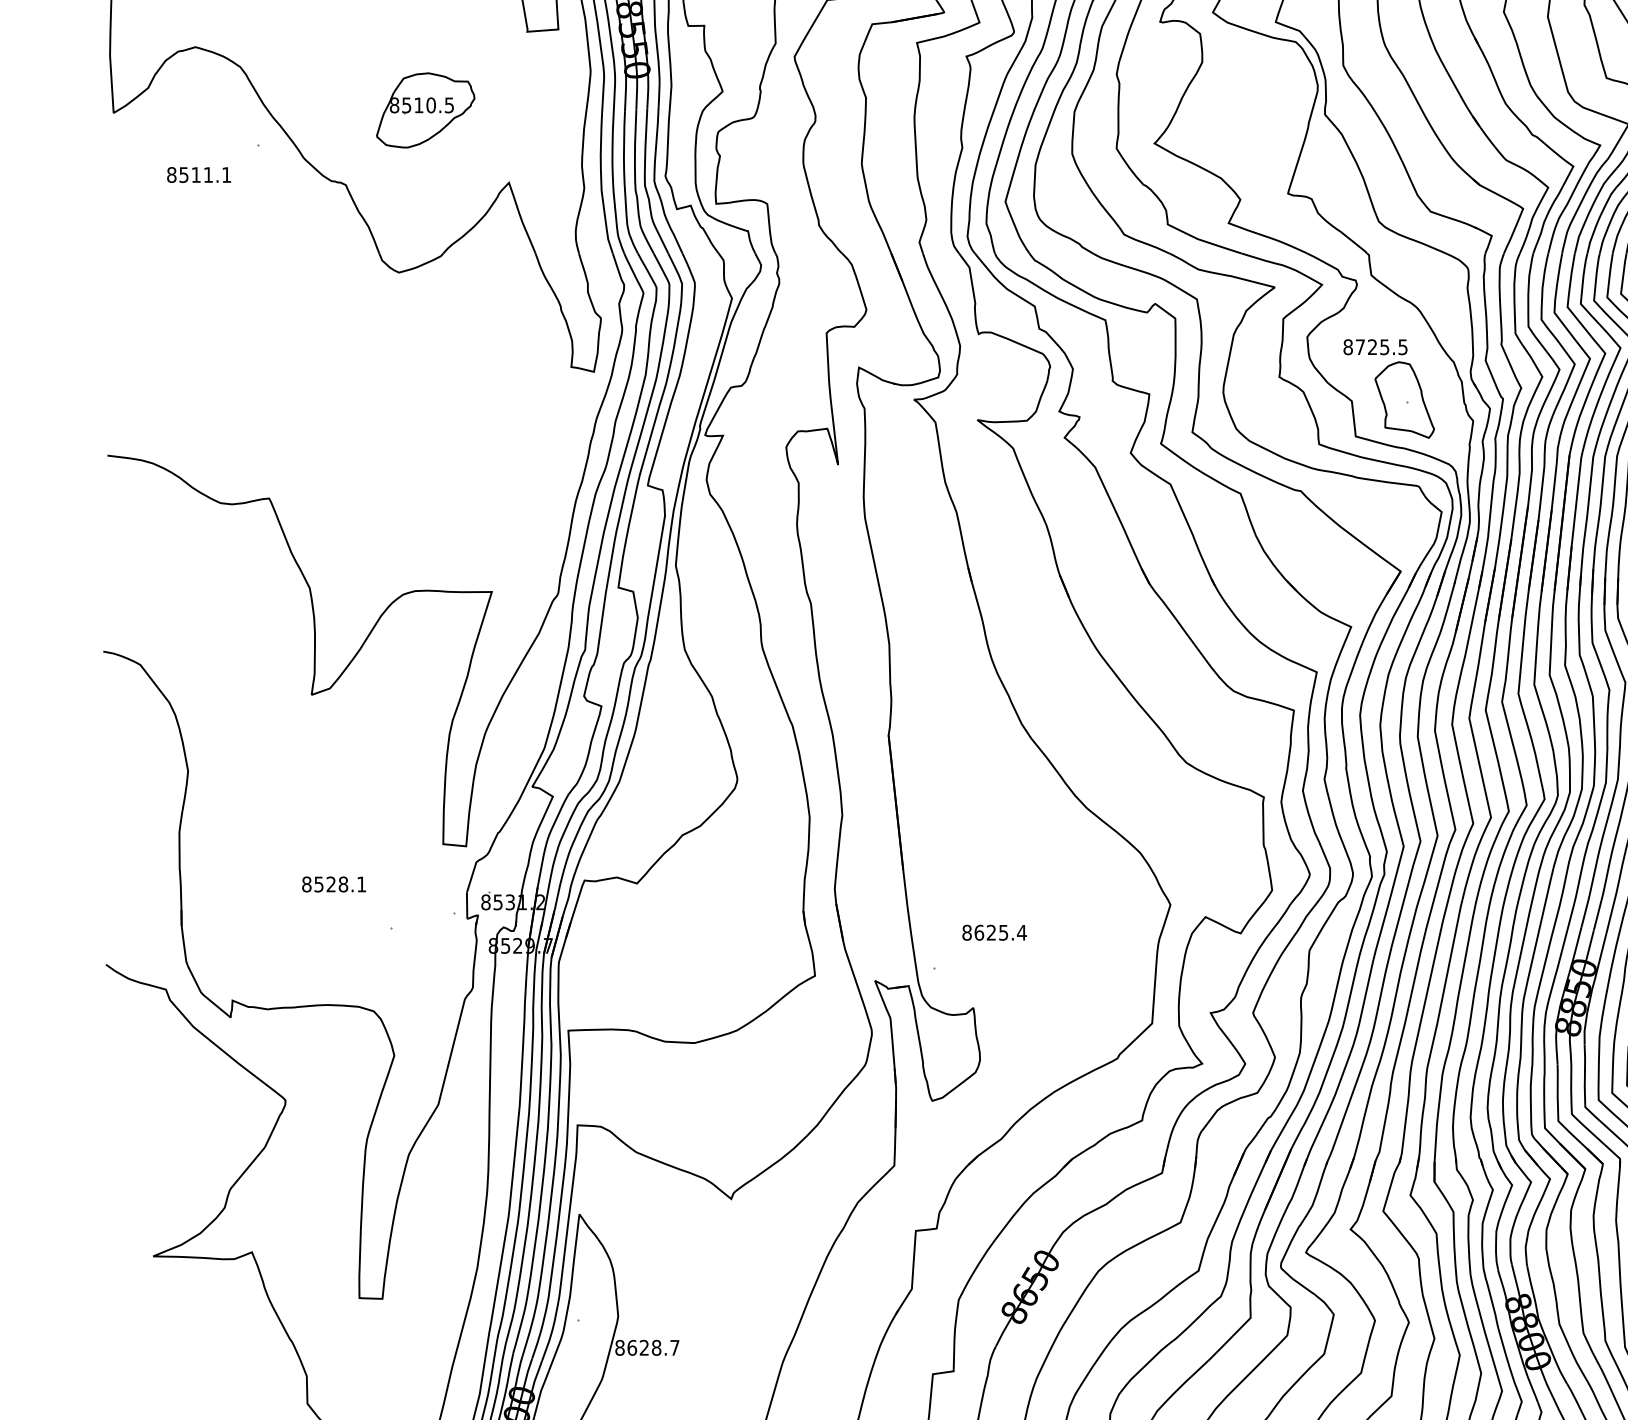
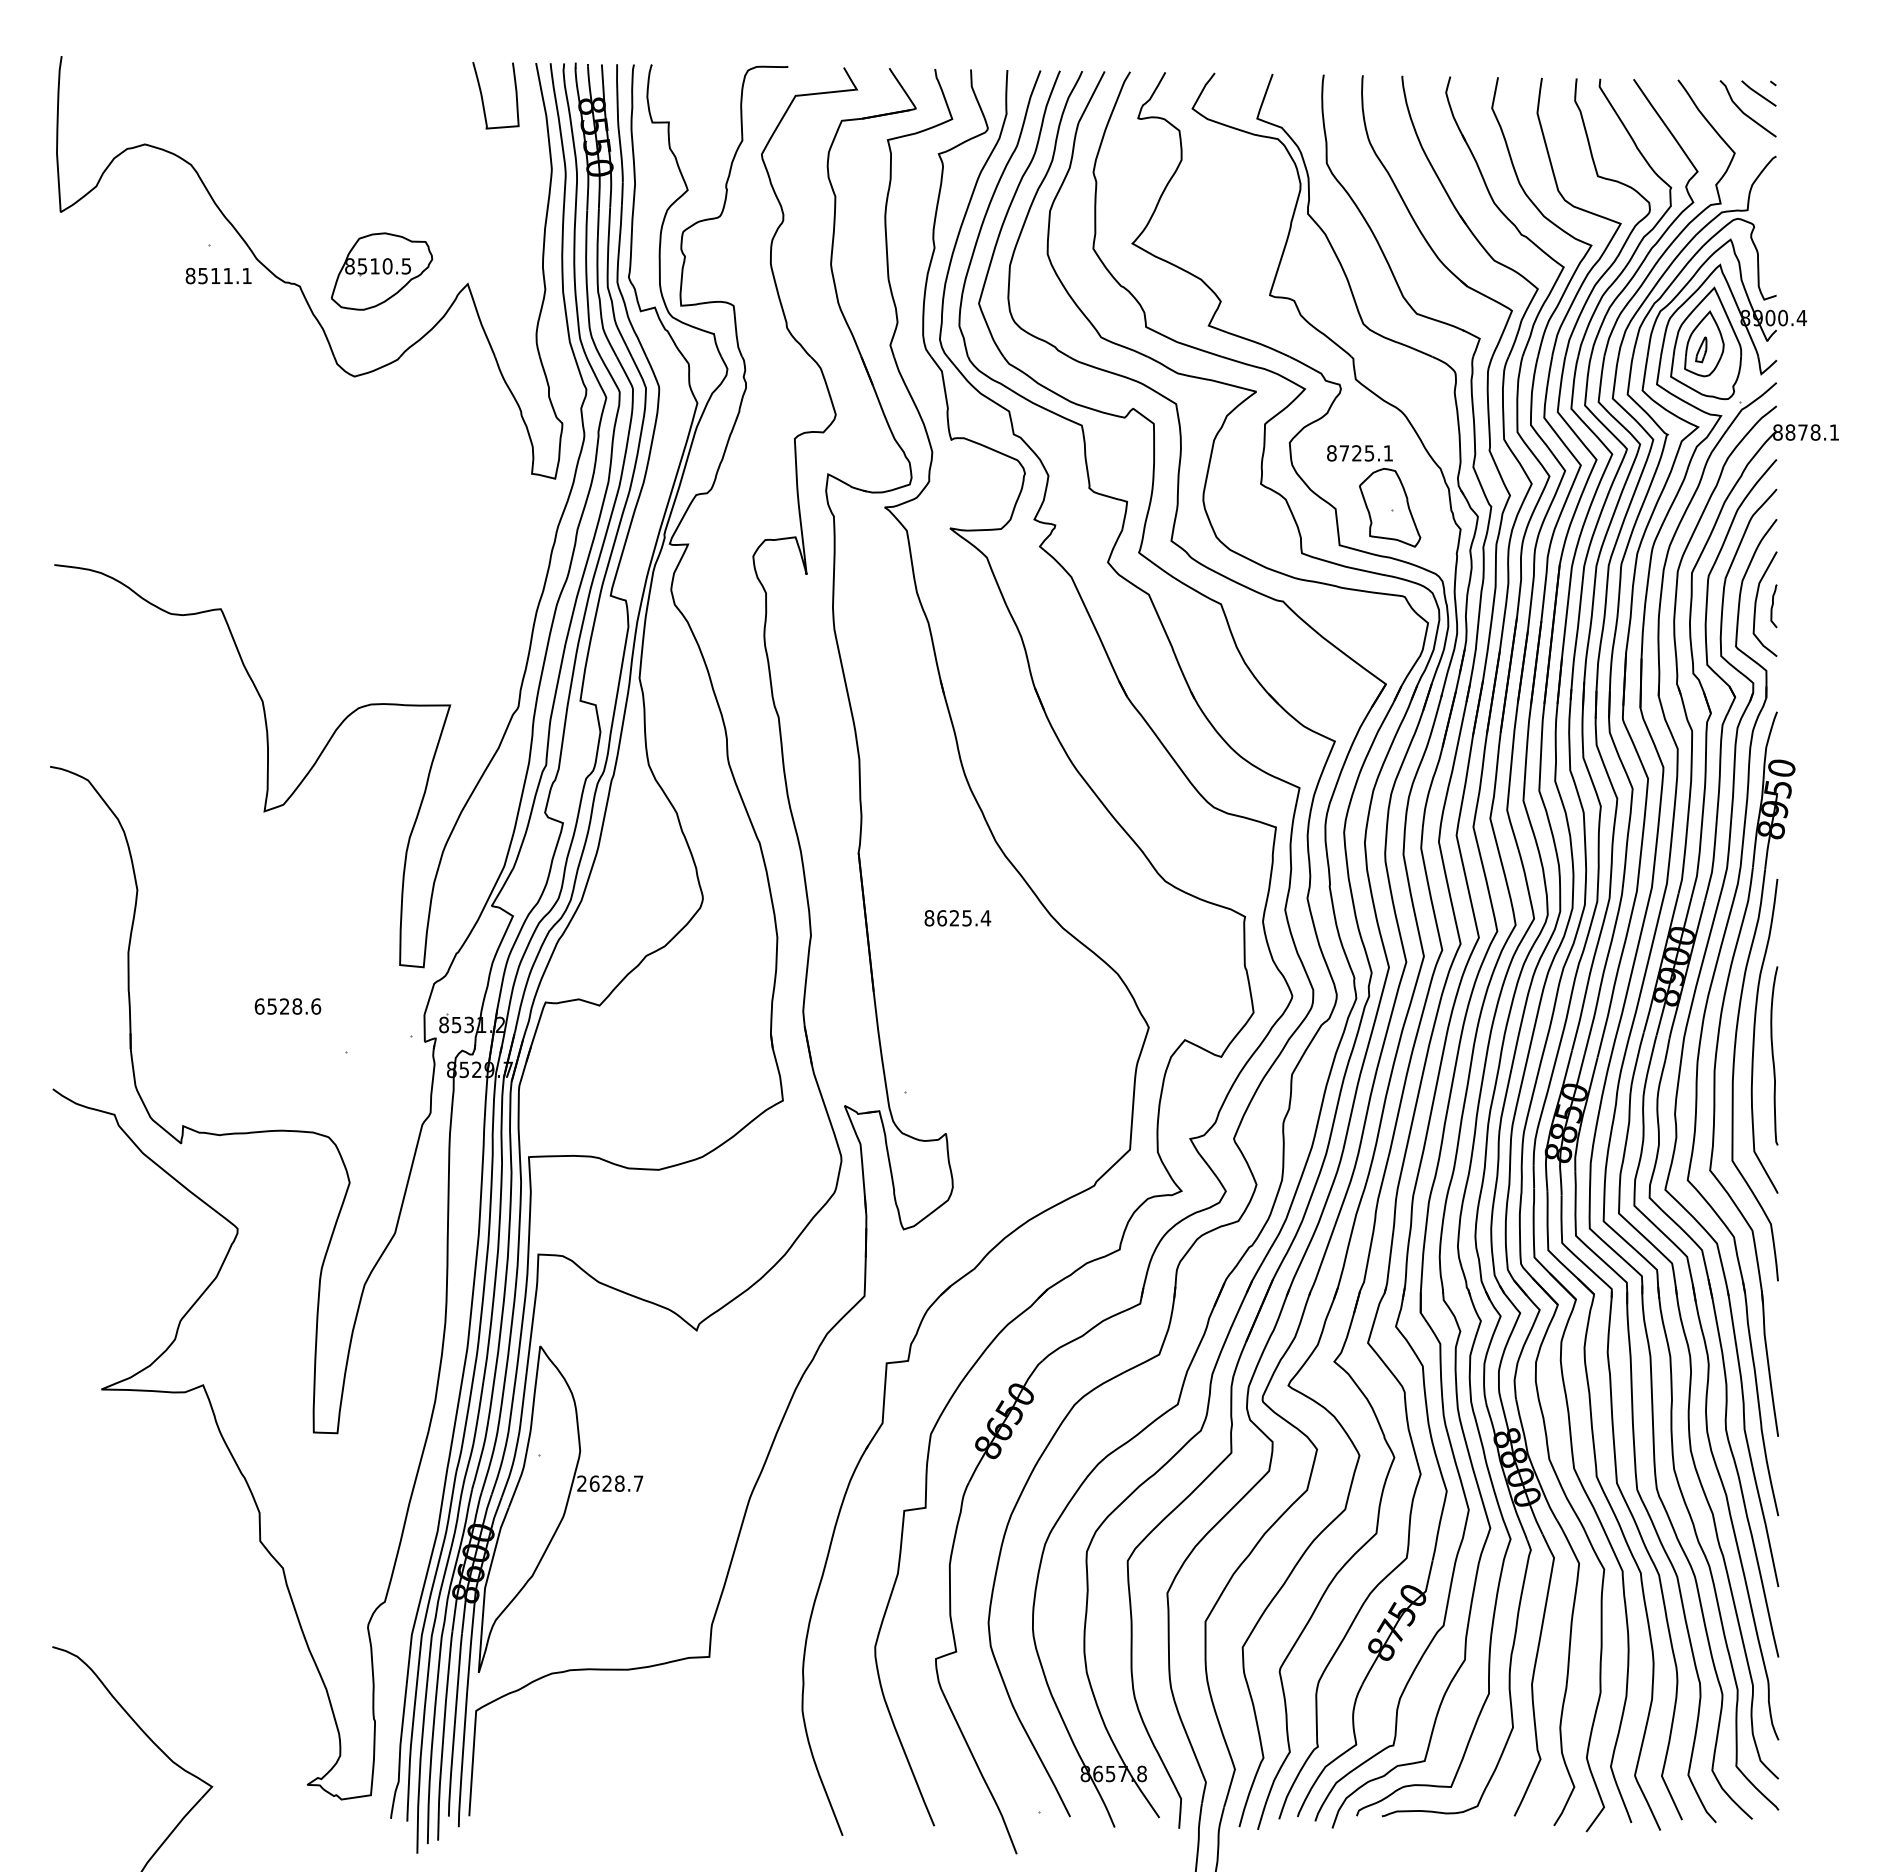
part: (425, 110) -> (381, 271), moved
text: (198, 174) -> (218, 275), moved
text: (1402, 347) -> (1387, 453), 8725.5 -> 8725.1
text: (333, 884) -> (287, 1006), 8528.1 -> 6528.6
text: (994, 932) -> (957, 918), moved
text: (619, 1347) -> (581, 1483), 8628.7 -> 2628.7

